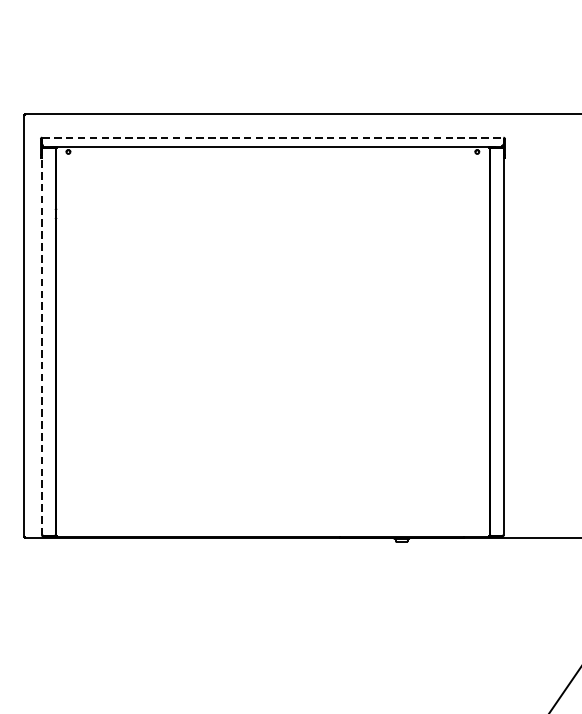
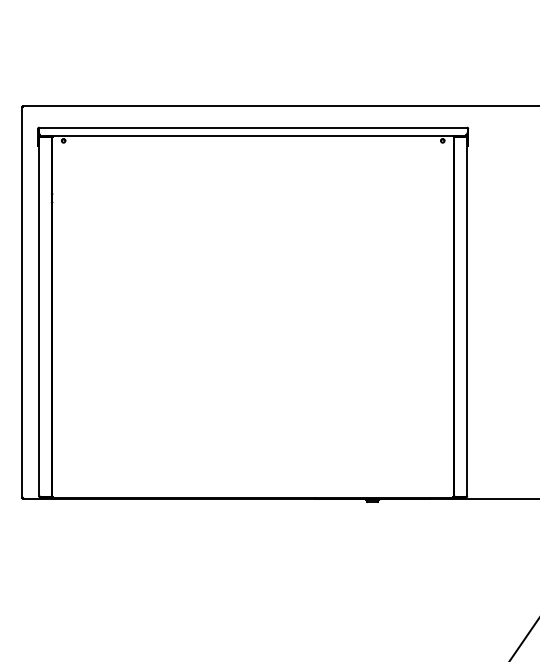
line: (273, 137) -> (253, 127), dashed -> solid
line: (42, 342) -> (39, 317), dashed -> solid

